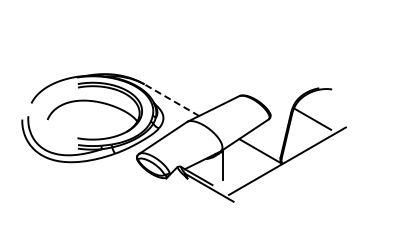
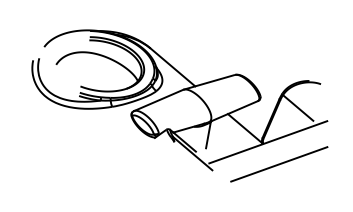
line: (171, 100) -> (172, 67), dashed -> solid
line: (303, 182) -> (279, 164), added

